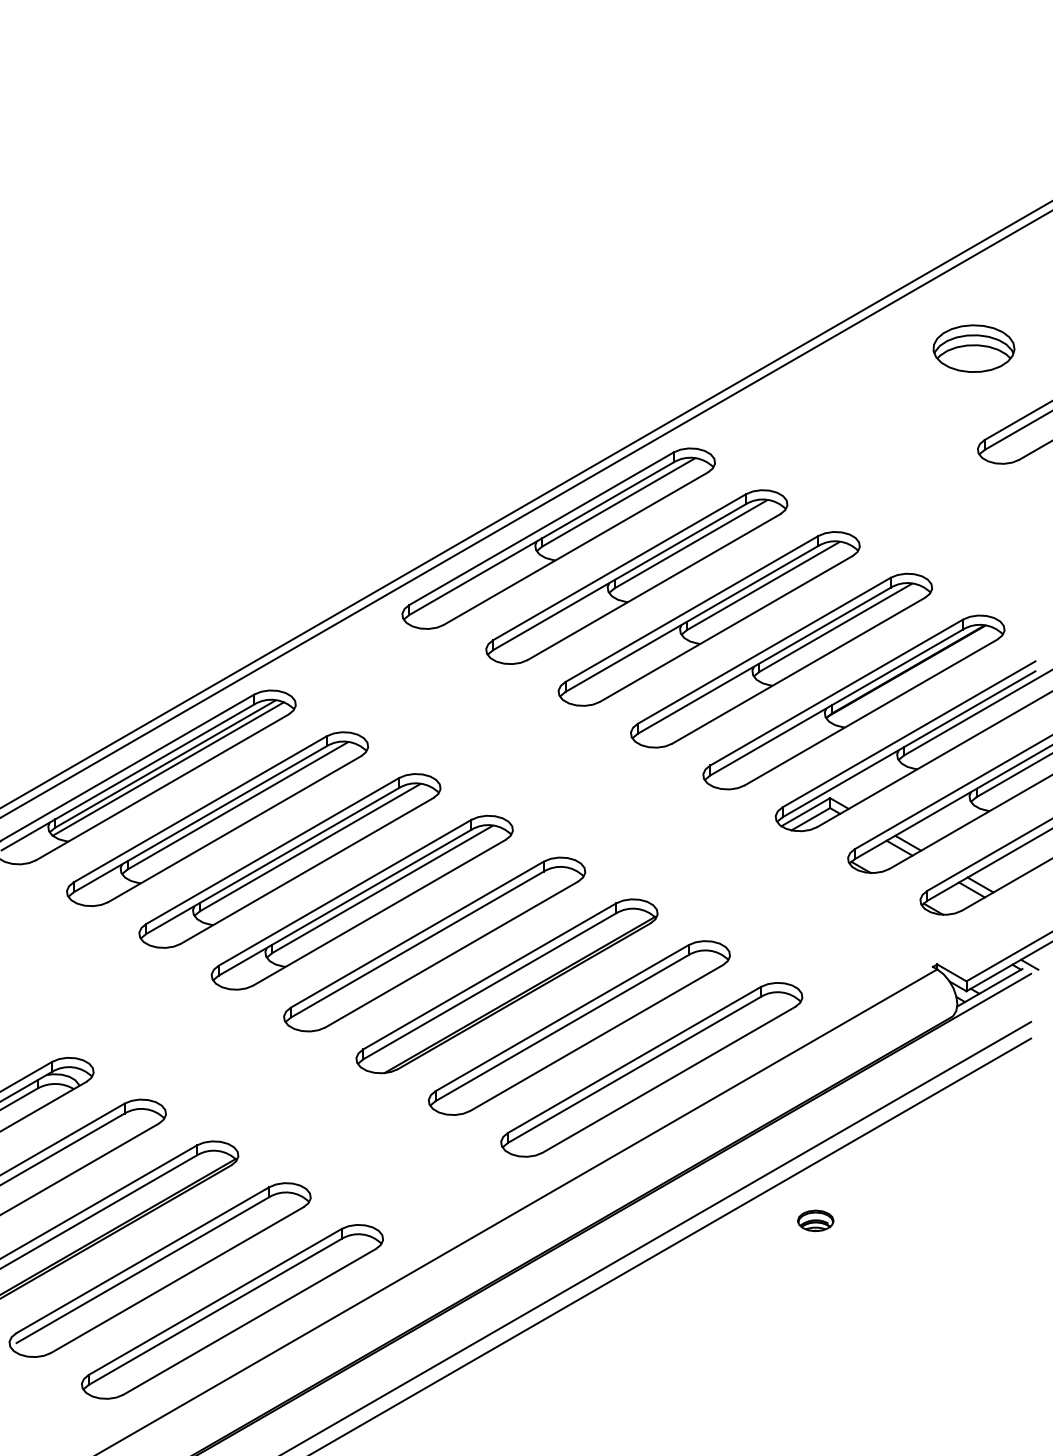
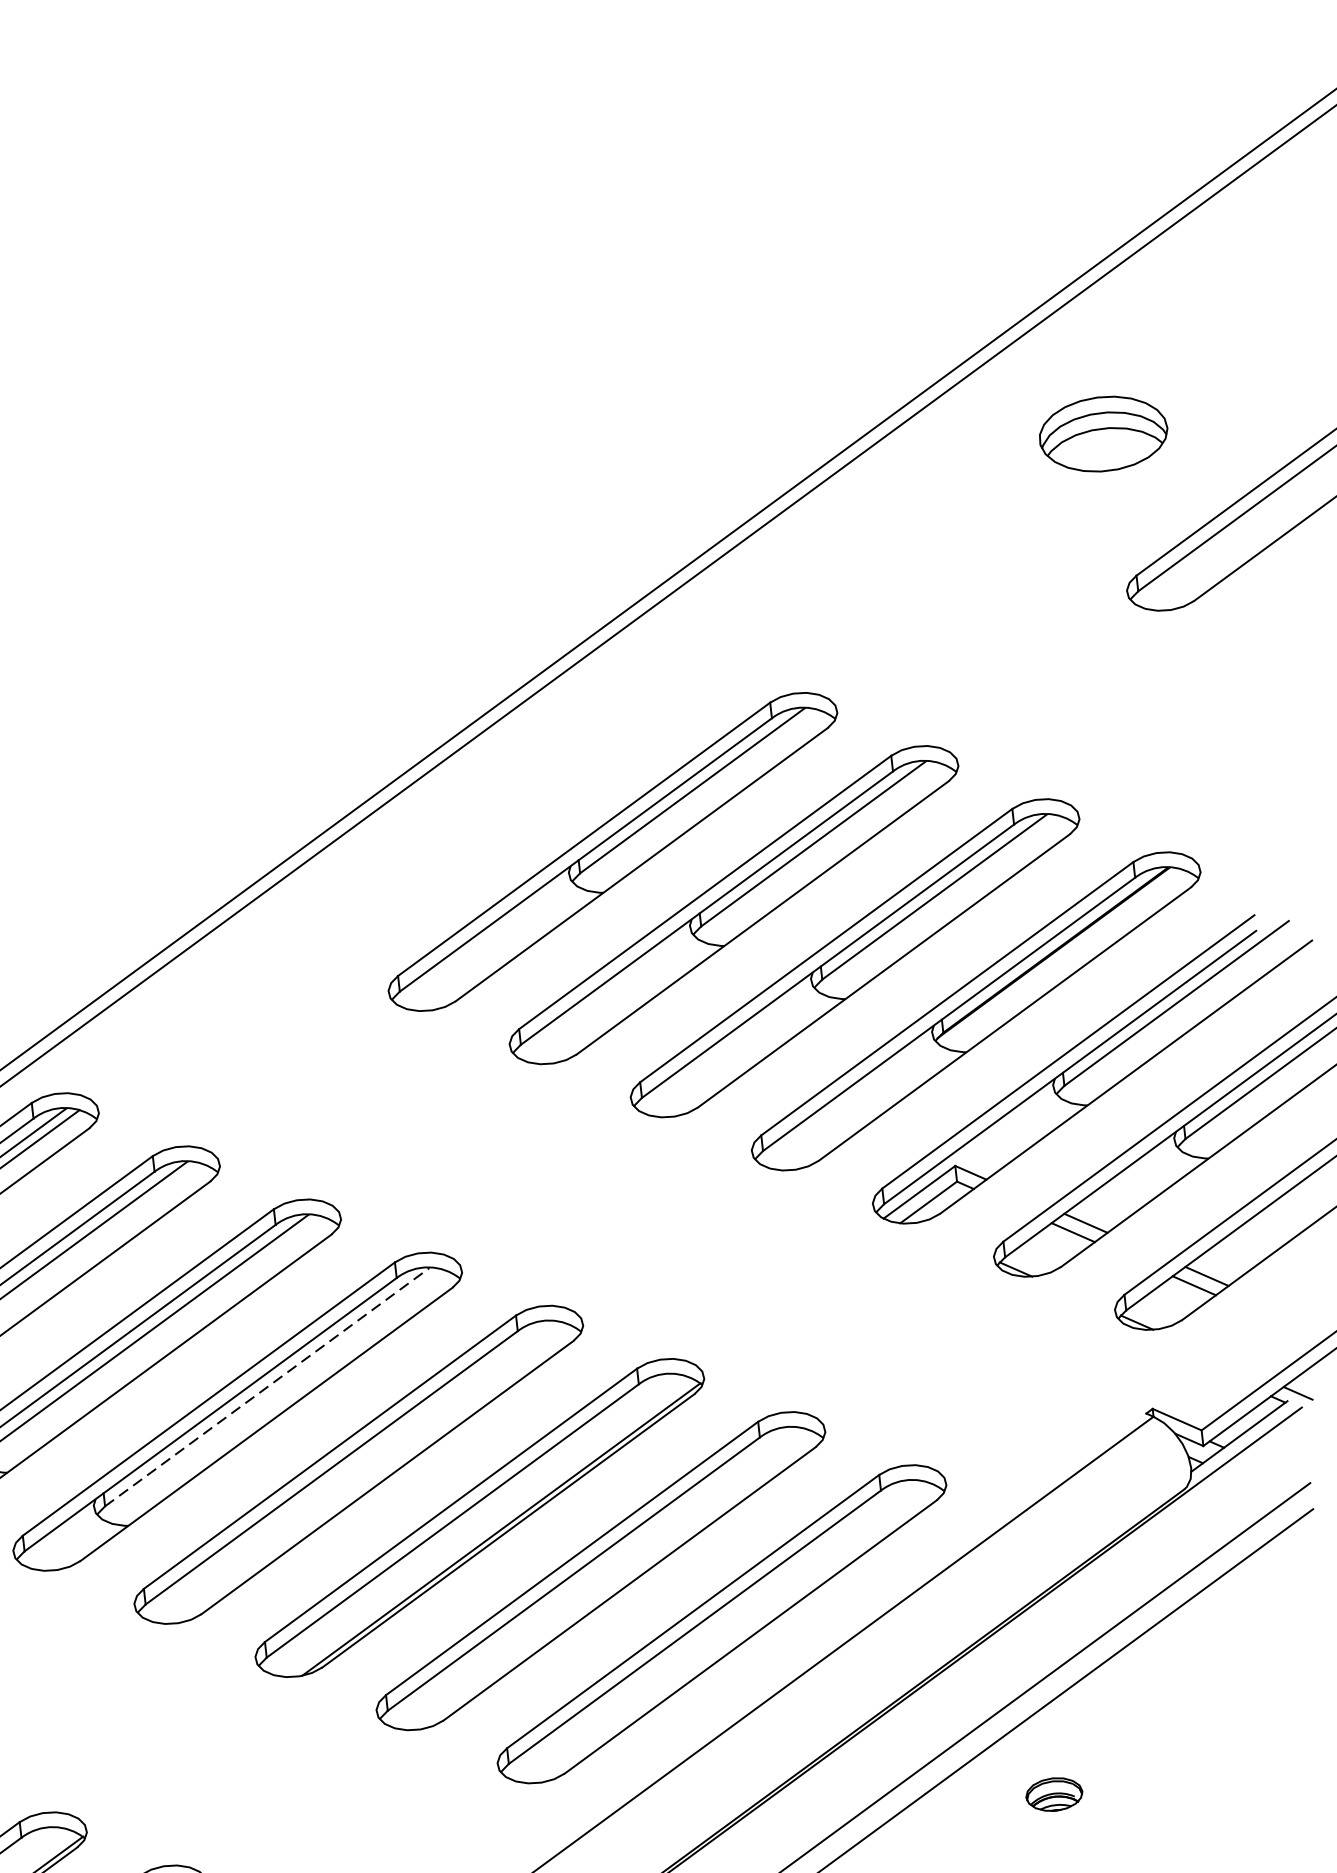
part: (558, 538) -> (483, 804), removed
line: (382, 889) -> (267, 1387), solid -> dashed
part: (815, 1220) -> (1053, 1794), moved

